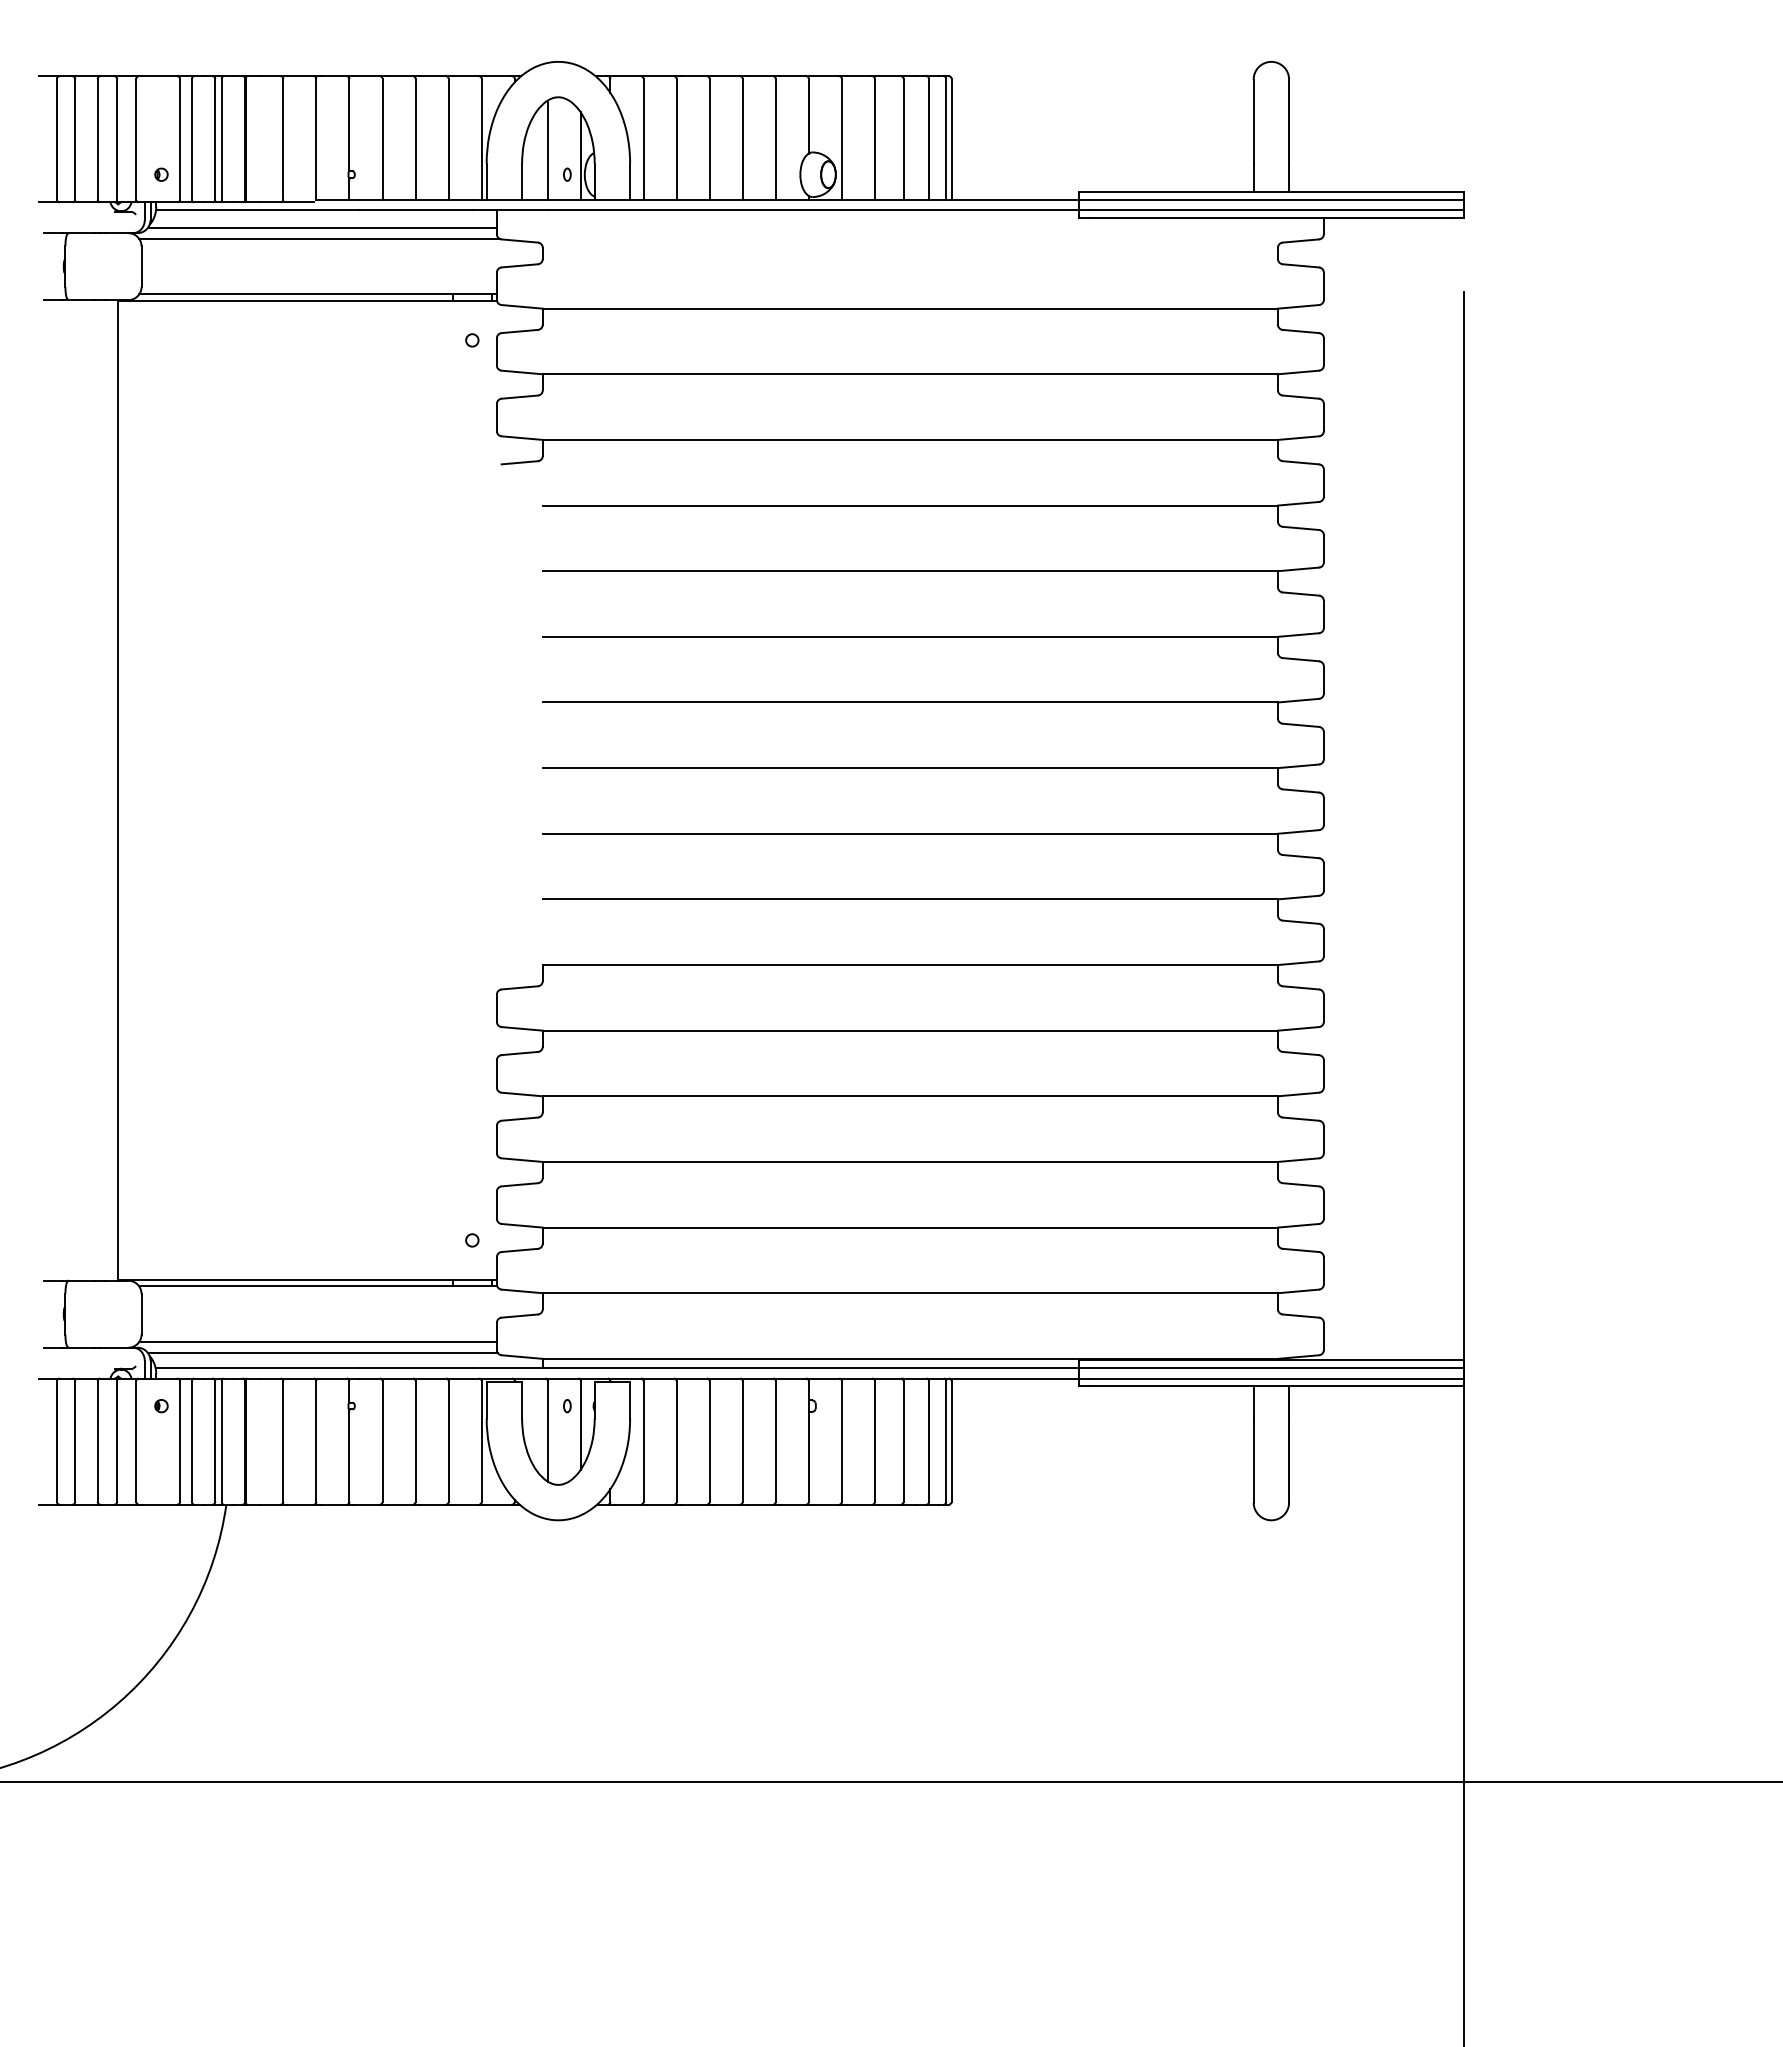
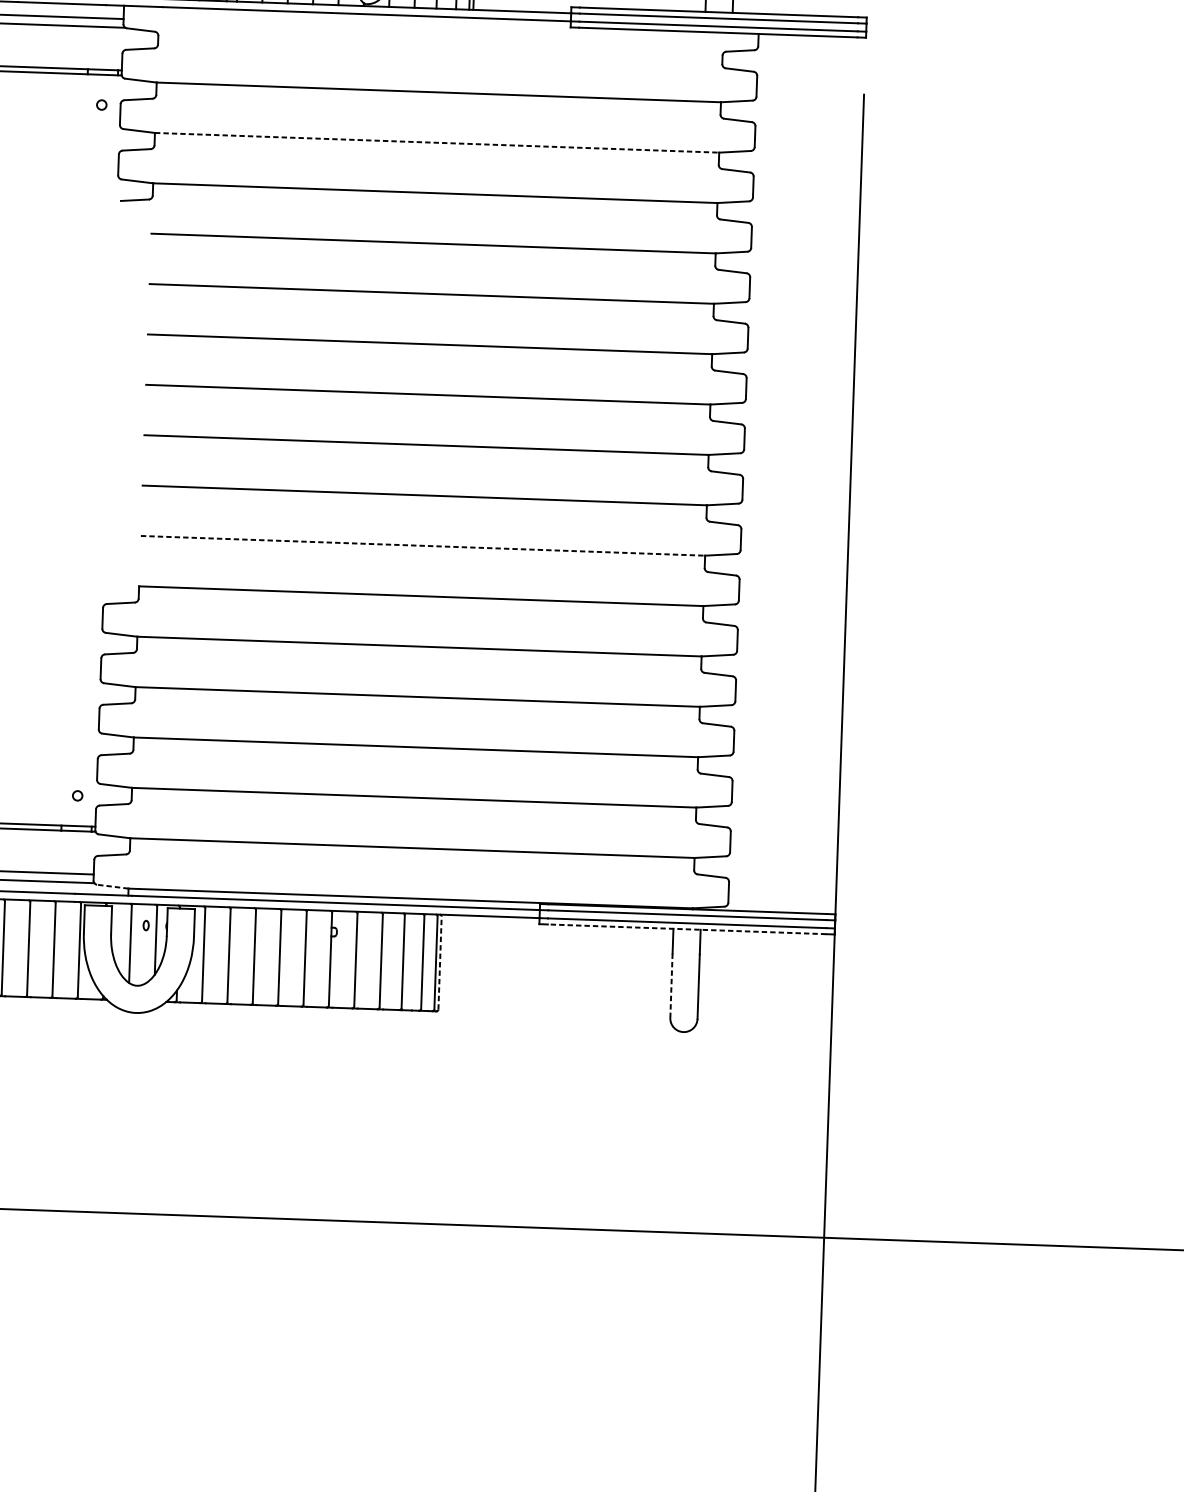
line: (910, 374) -> (437, 142), solid -> dashed
line: (910, 899) -> (423, 545), solid -> dashed
line: (522, 1357) -> (113, 887), solid -> dashed
line: (1270, 1386) -> (686, 929), solid -> dashed
line: (951, 1441) -> (440, 963), solid -> dashed
line: (1253, 1461) -> (671, 986), solid -> dashed

